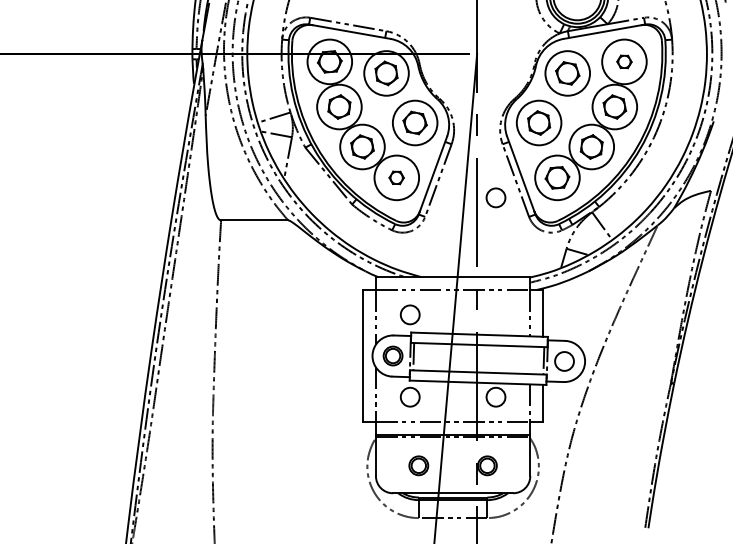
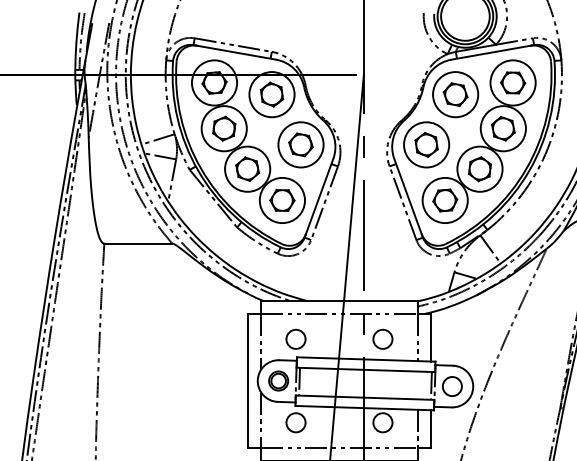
part: (624, 61) -> (513, 82), size x1.67
part: (396, 177) -> (282, 200), size x1.67
circle: (495, 197) -> (382, 338), moved

